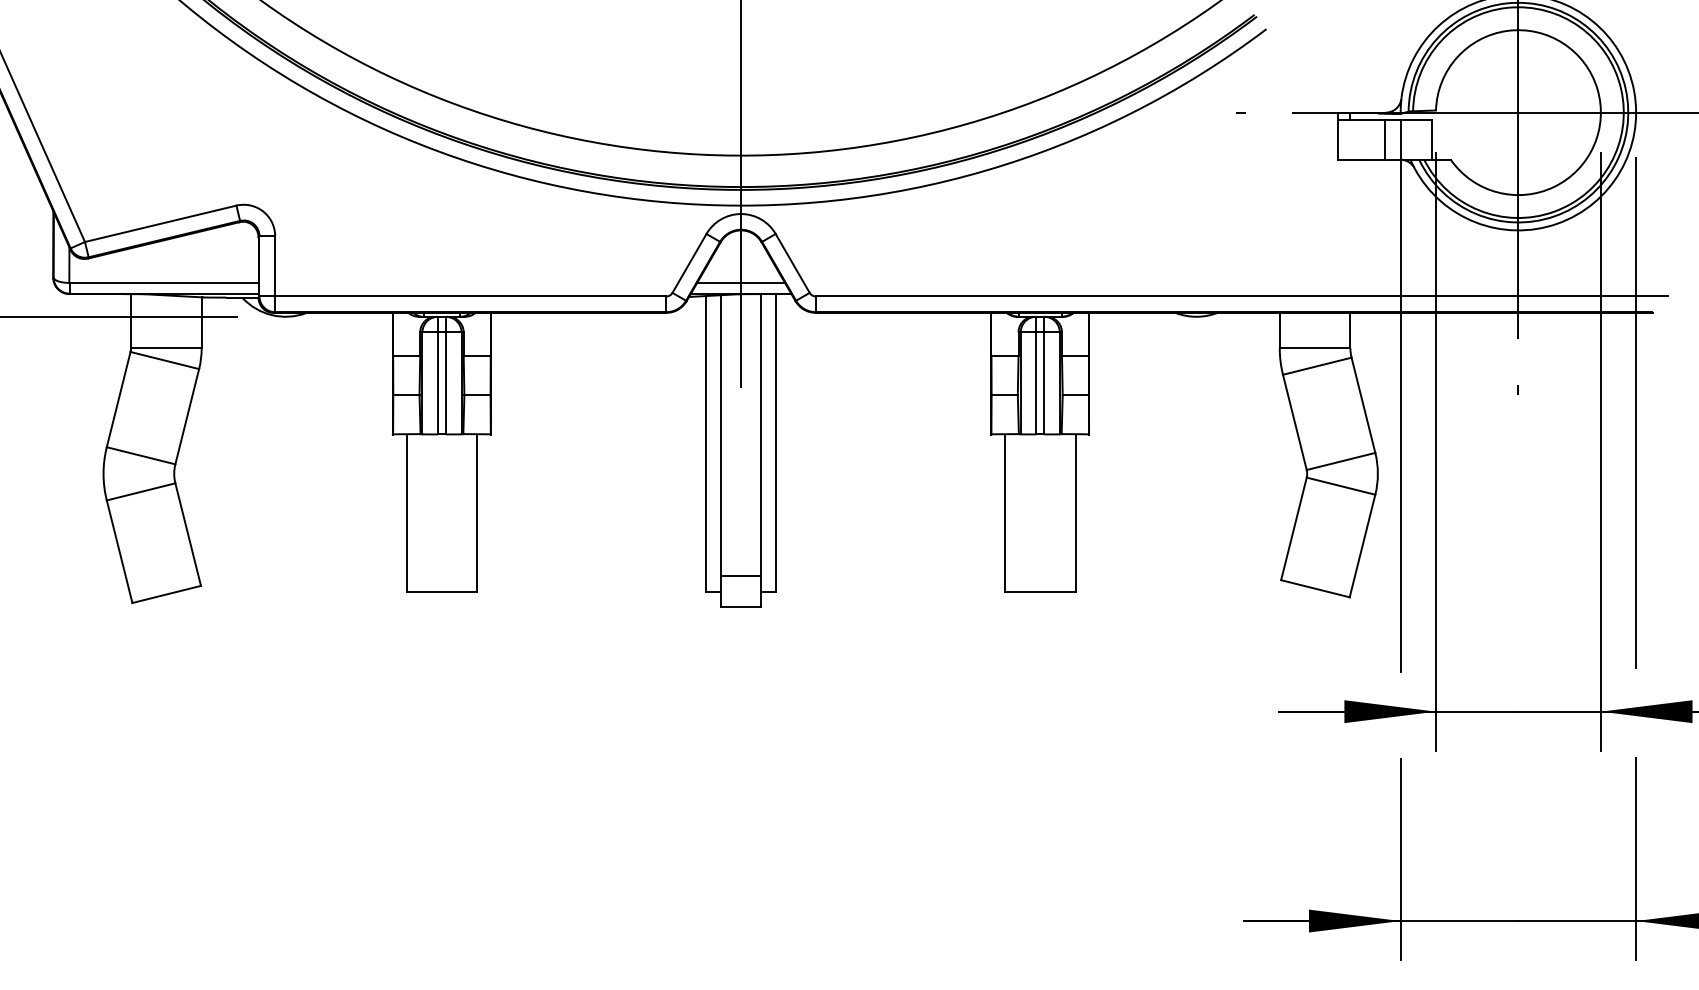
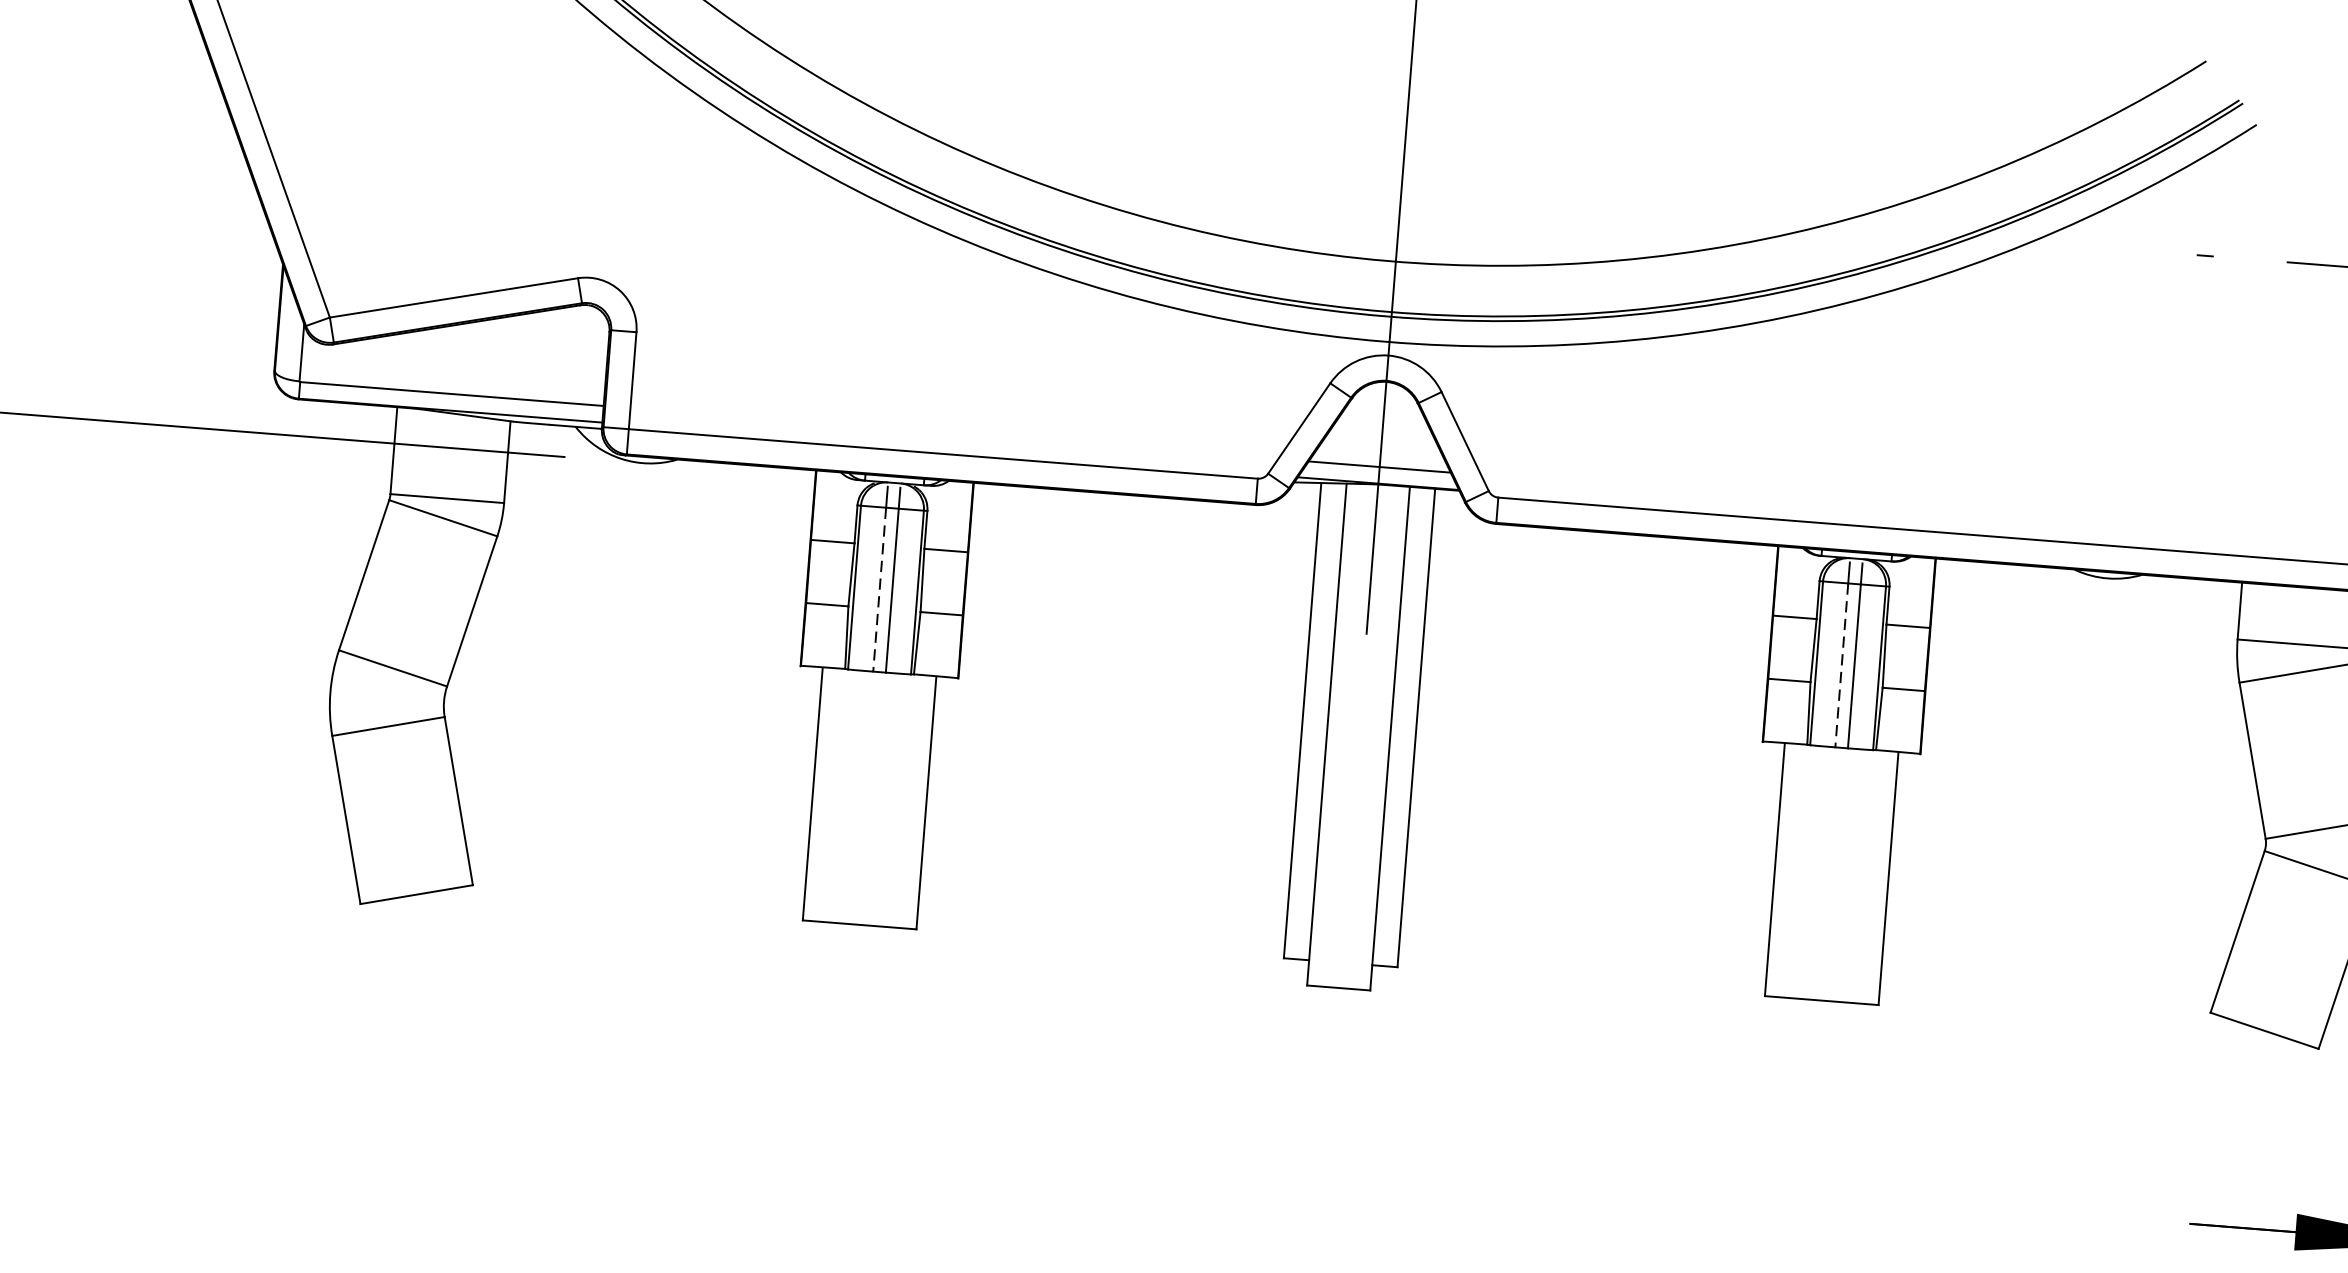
line: (438, 383) -> (880, 589), solid -> dashed
line: (1036, 383) -> (1842, 665), solid -> dashed
line: (740, 575) -> (1341, 936), removed

